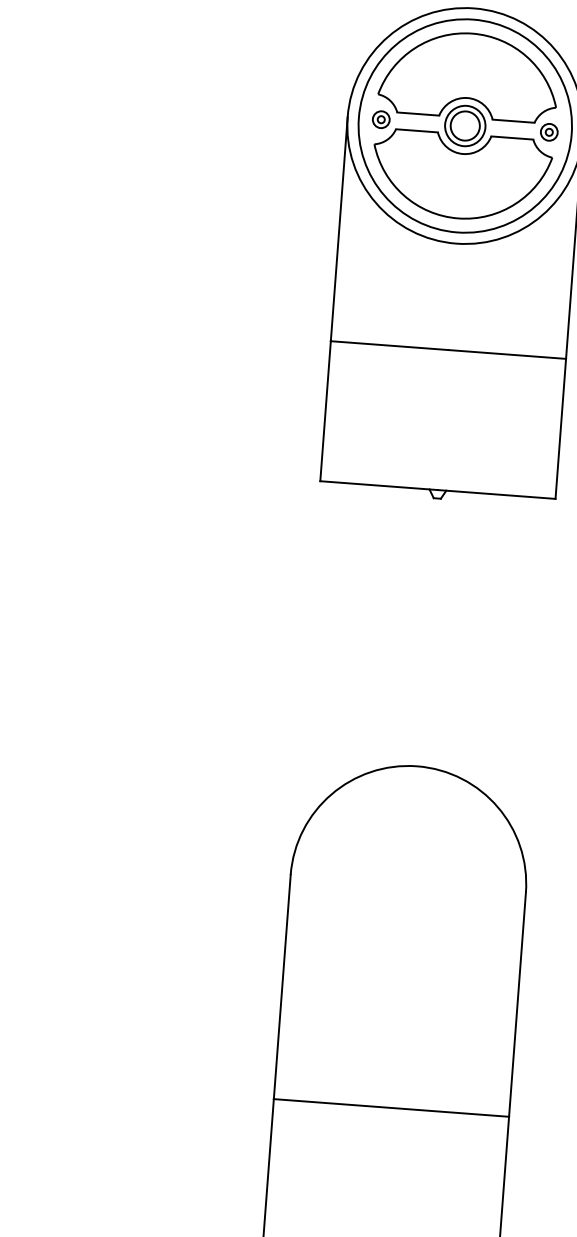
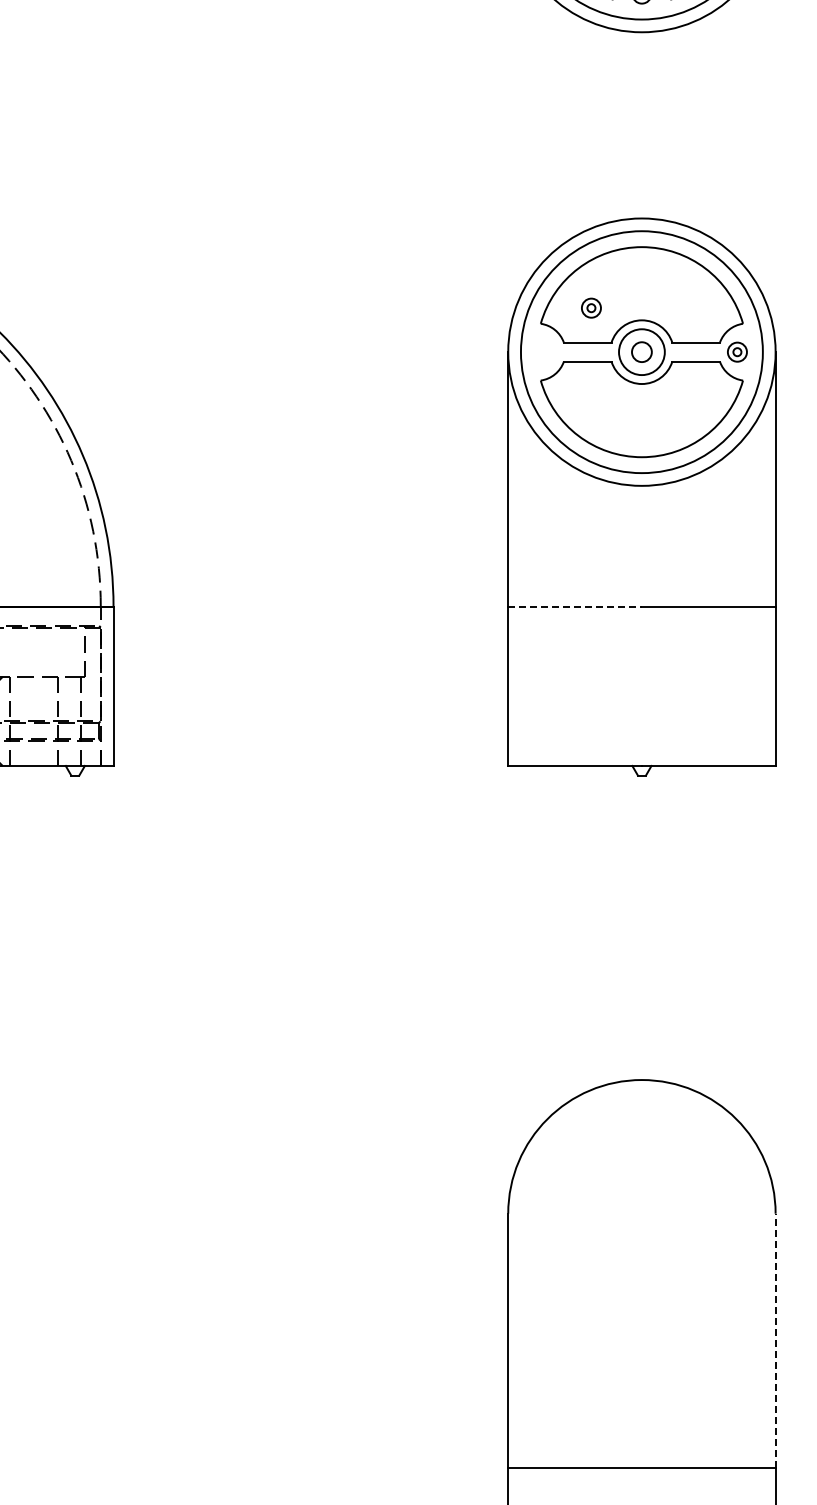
part: (381, 119) -> (591, 307), moved
circle: (464, 125) -> (641, 351), size x0.6
line: (390, 345) -> (575, 606), solid -> dashed
line: (517, 1004) -> (775, 1340), solid -> dashed

